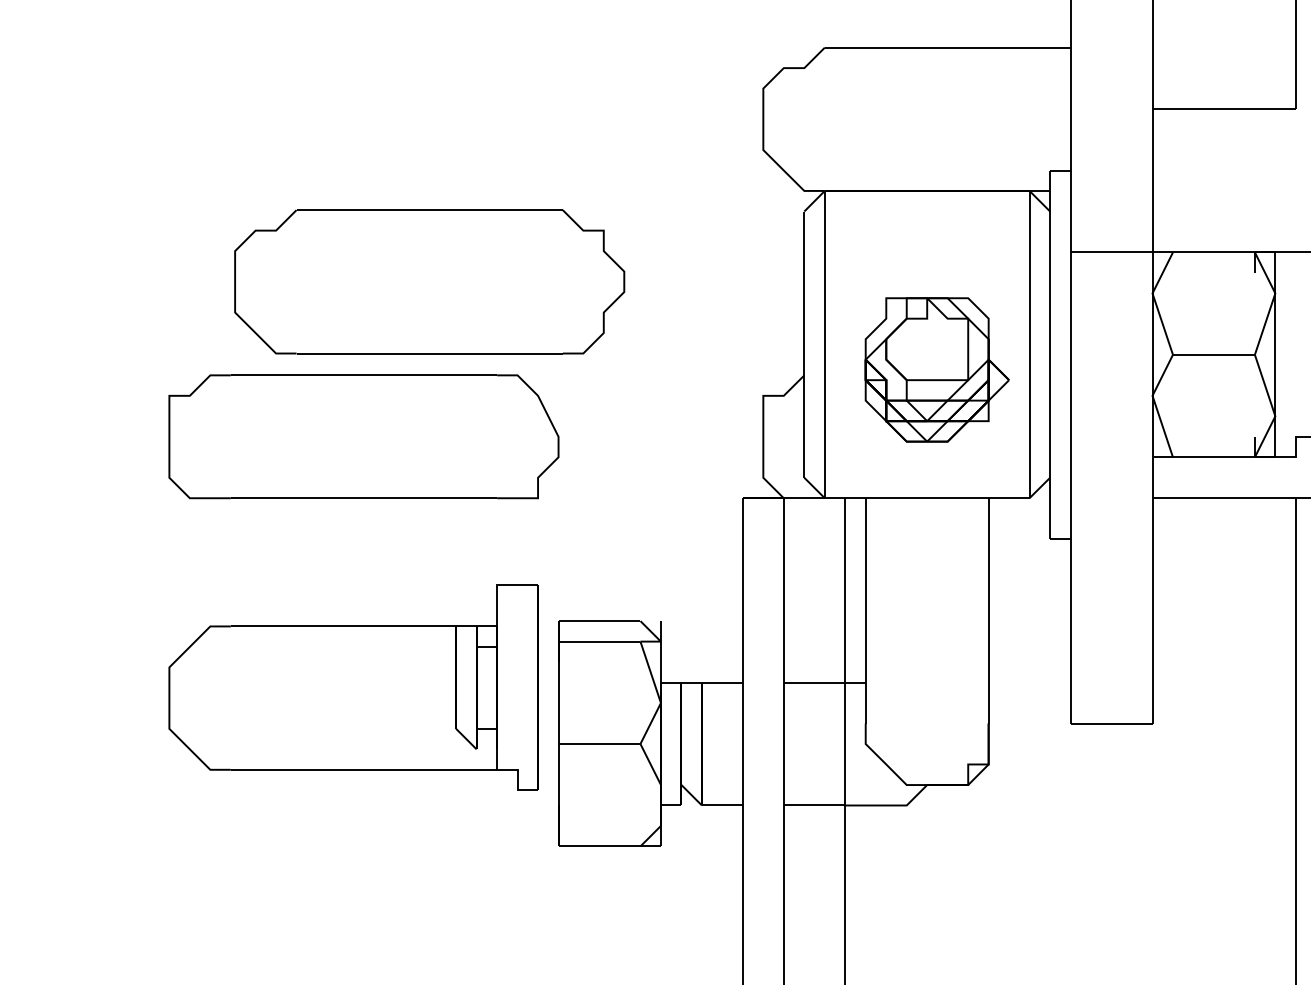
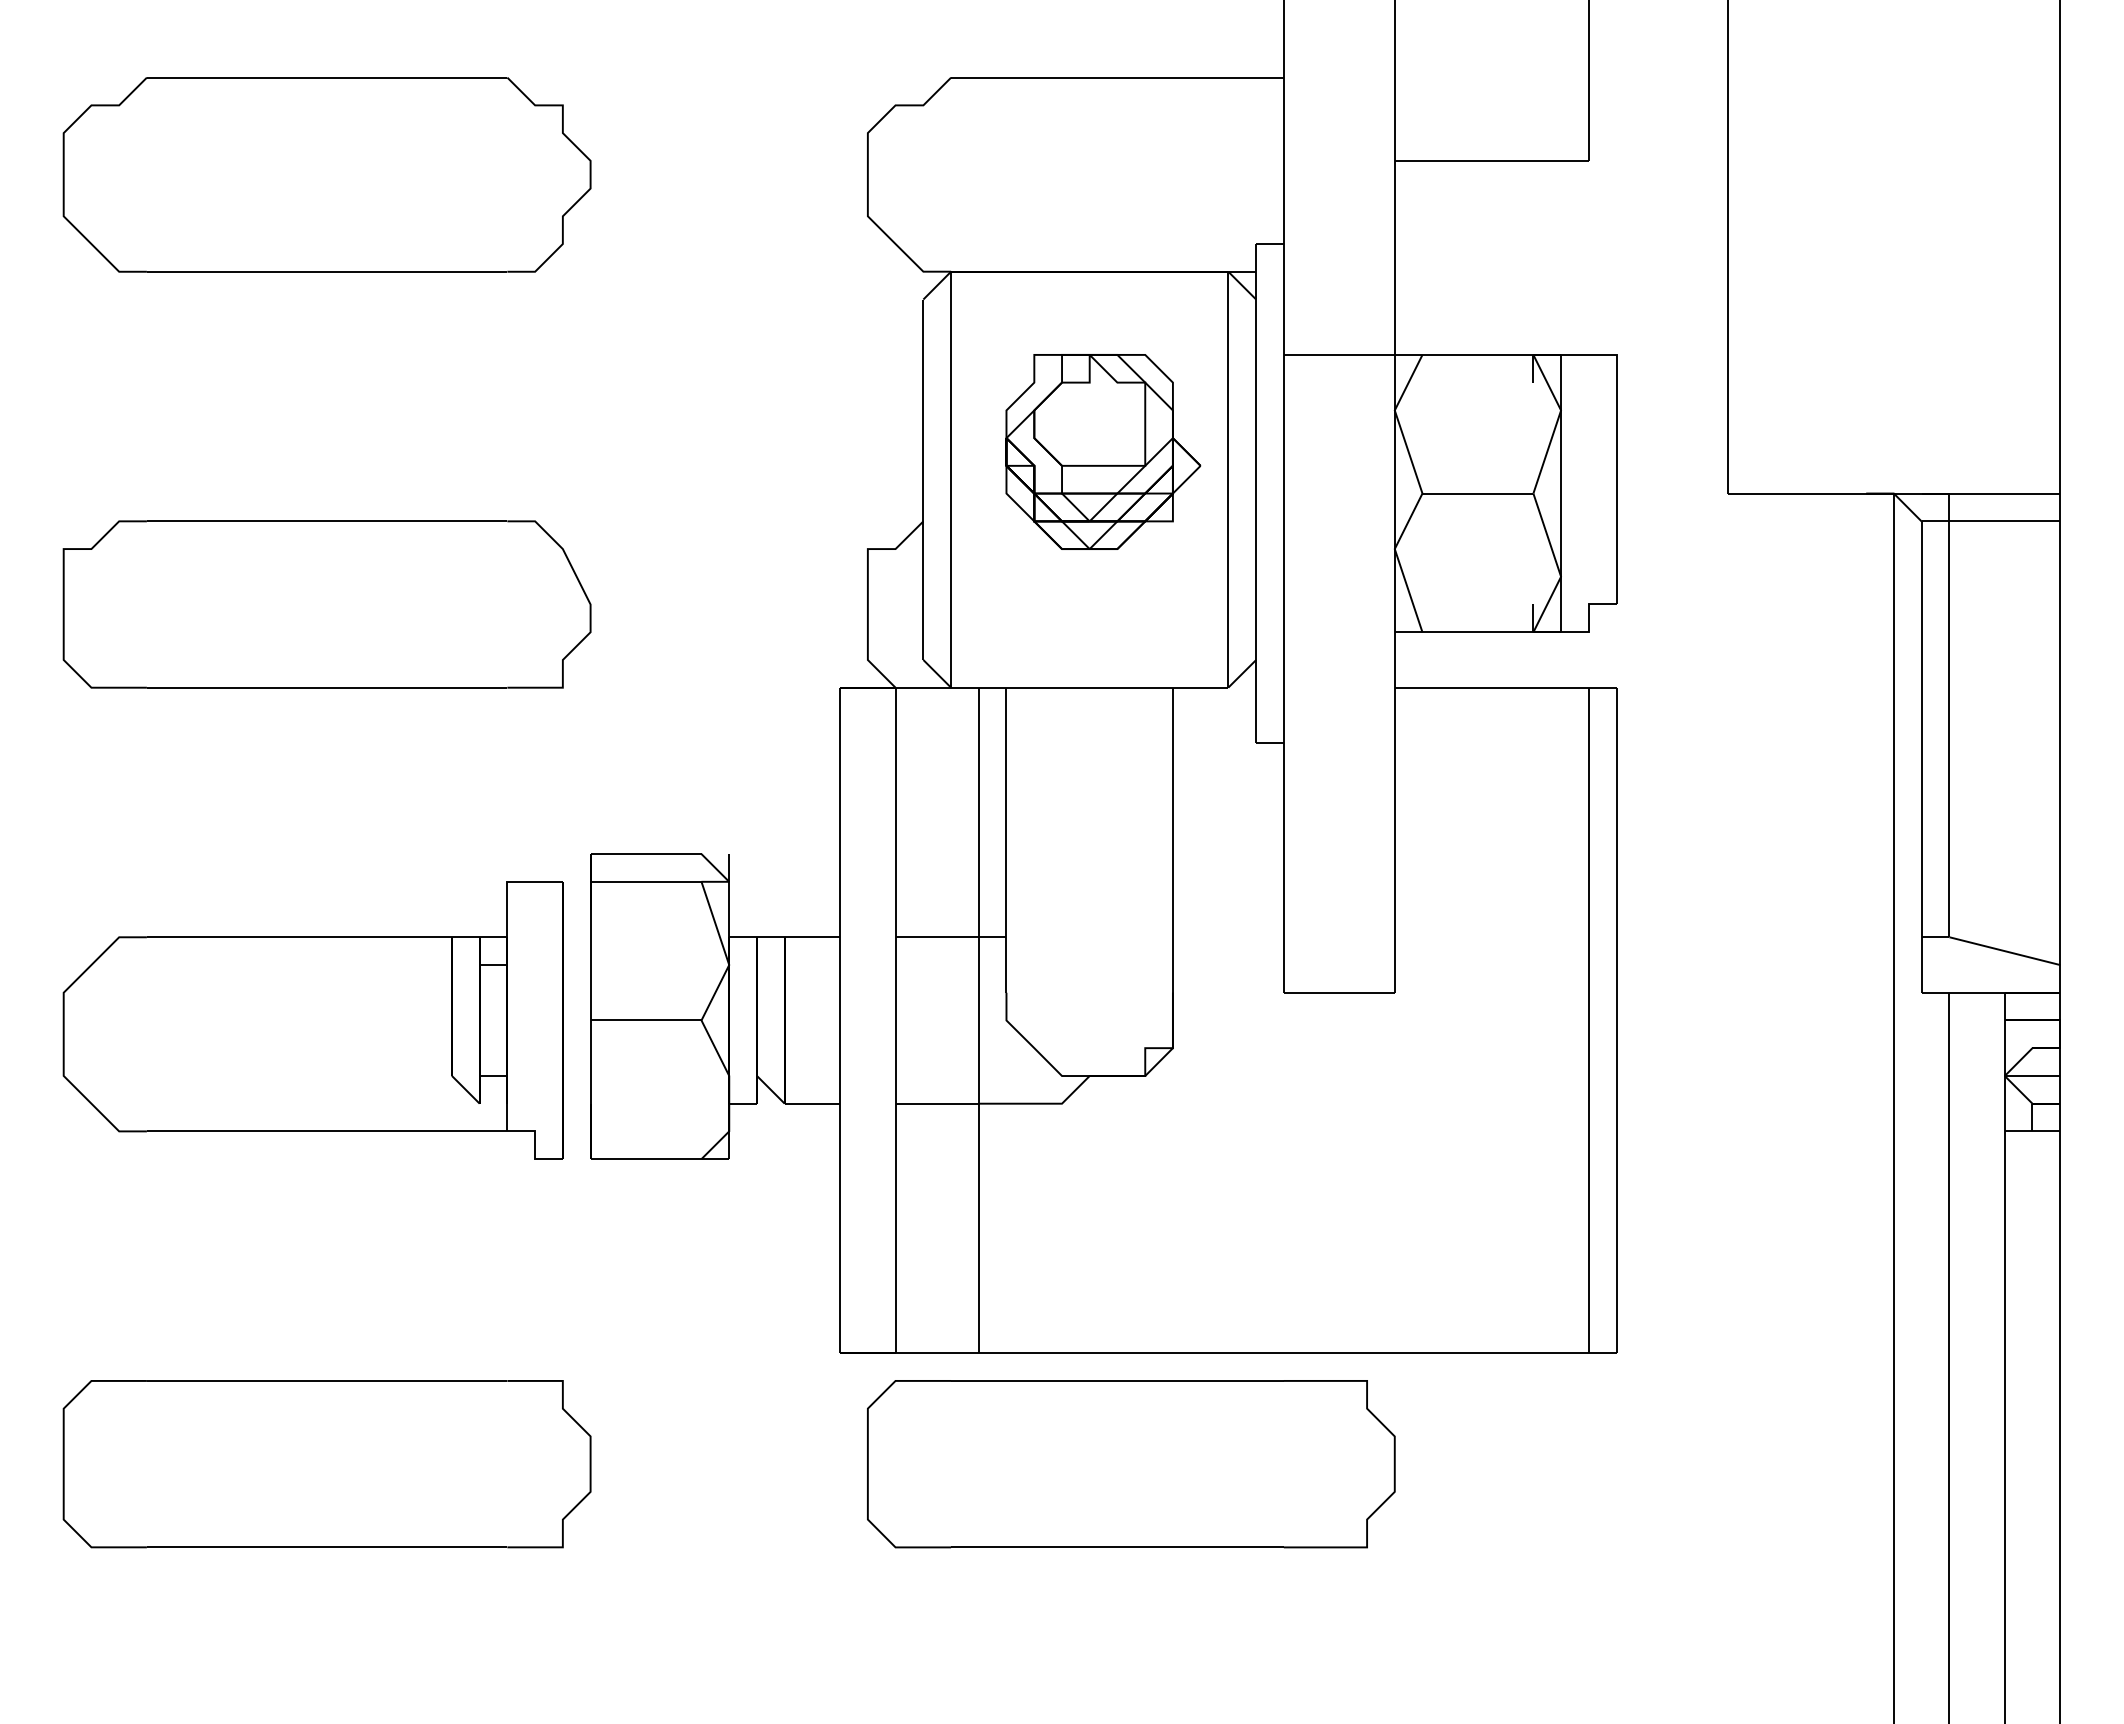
part: (429, 281) -> (326, 174), moved
part: (937, 369) -> (1103, 451), moved
part: (353, 687) -> (312, 1020), moved

